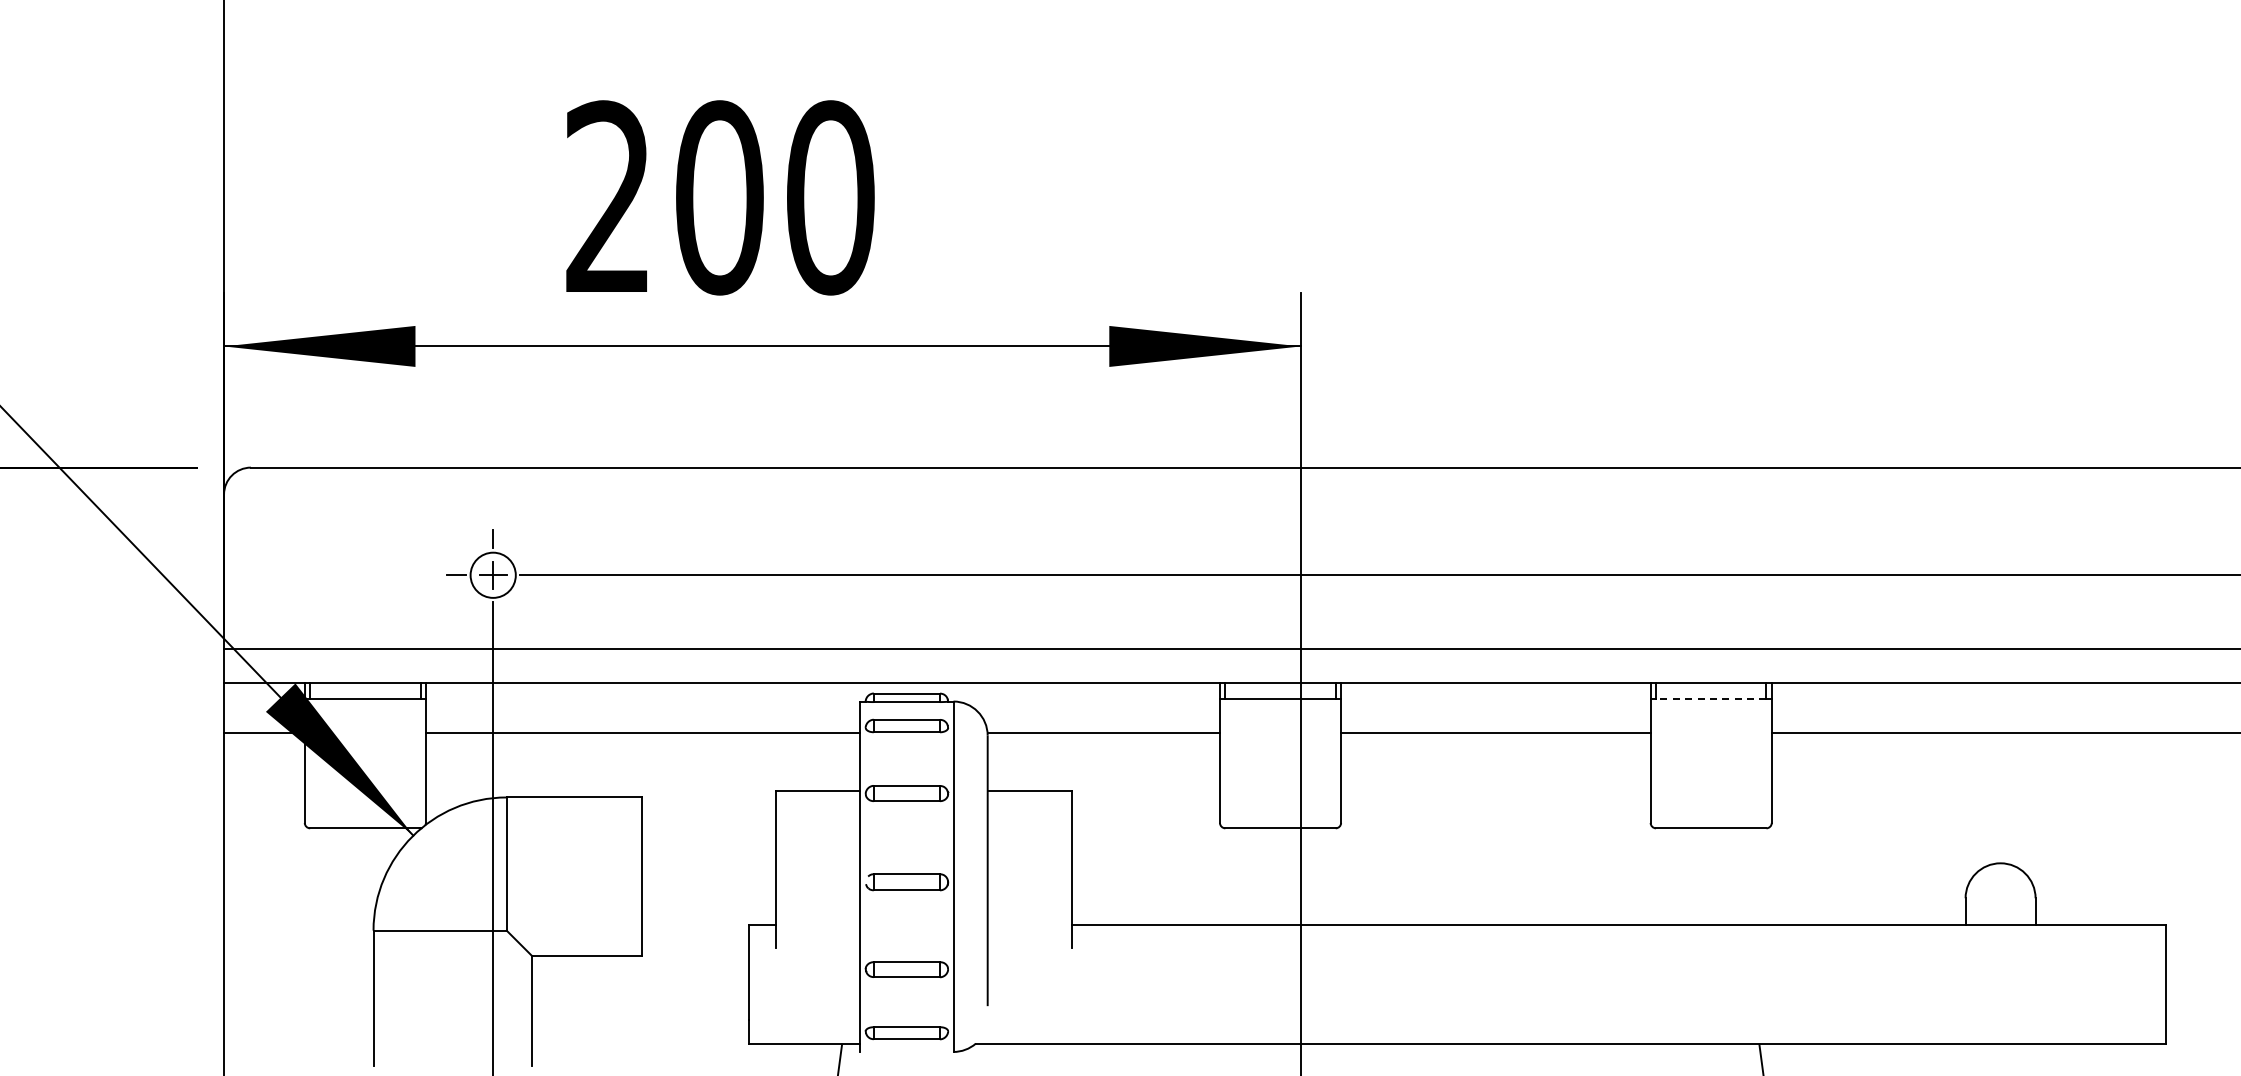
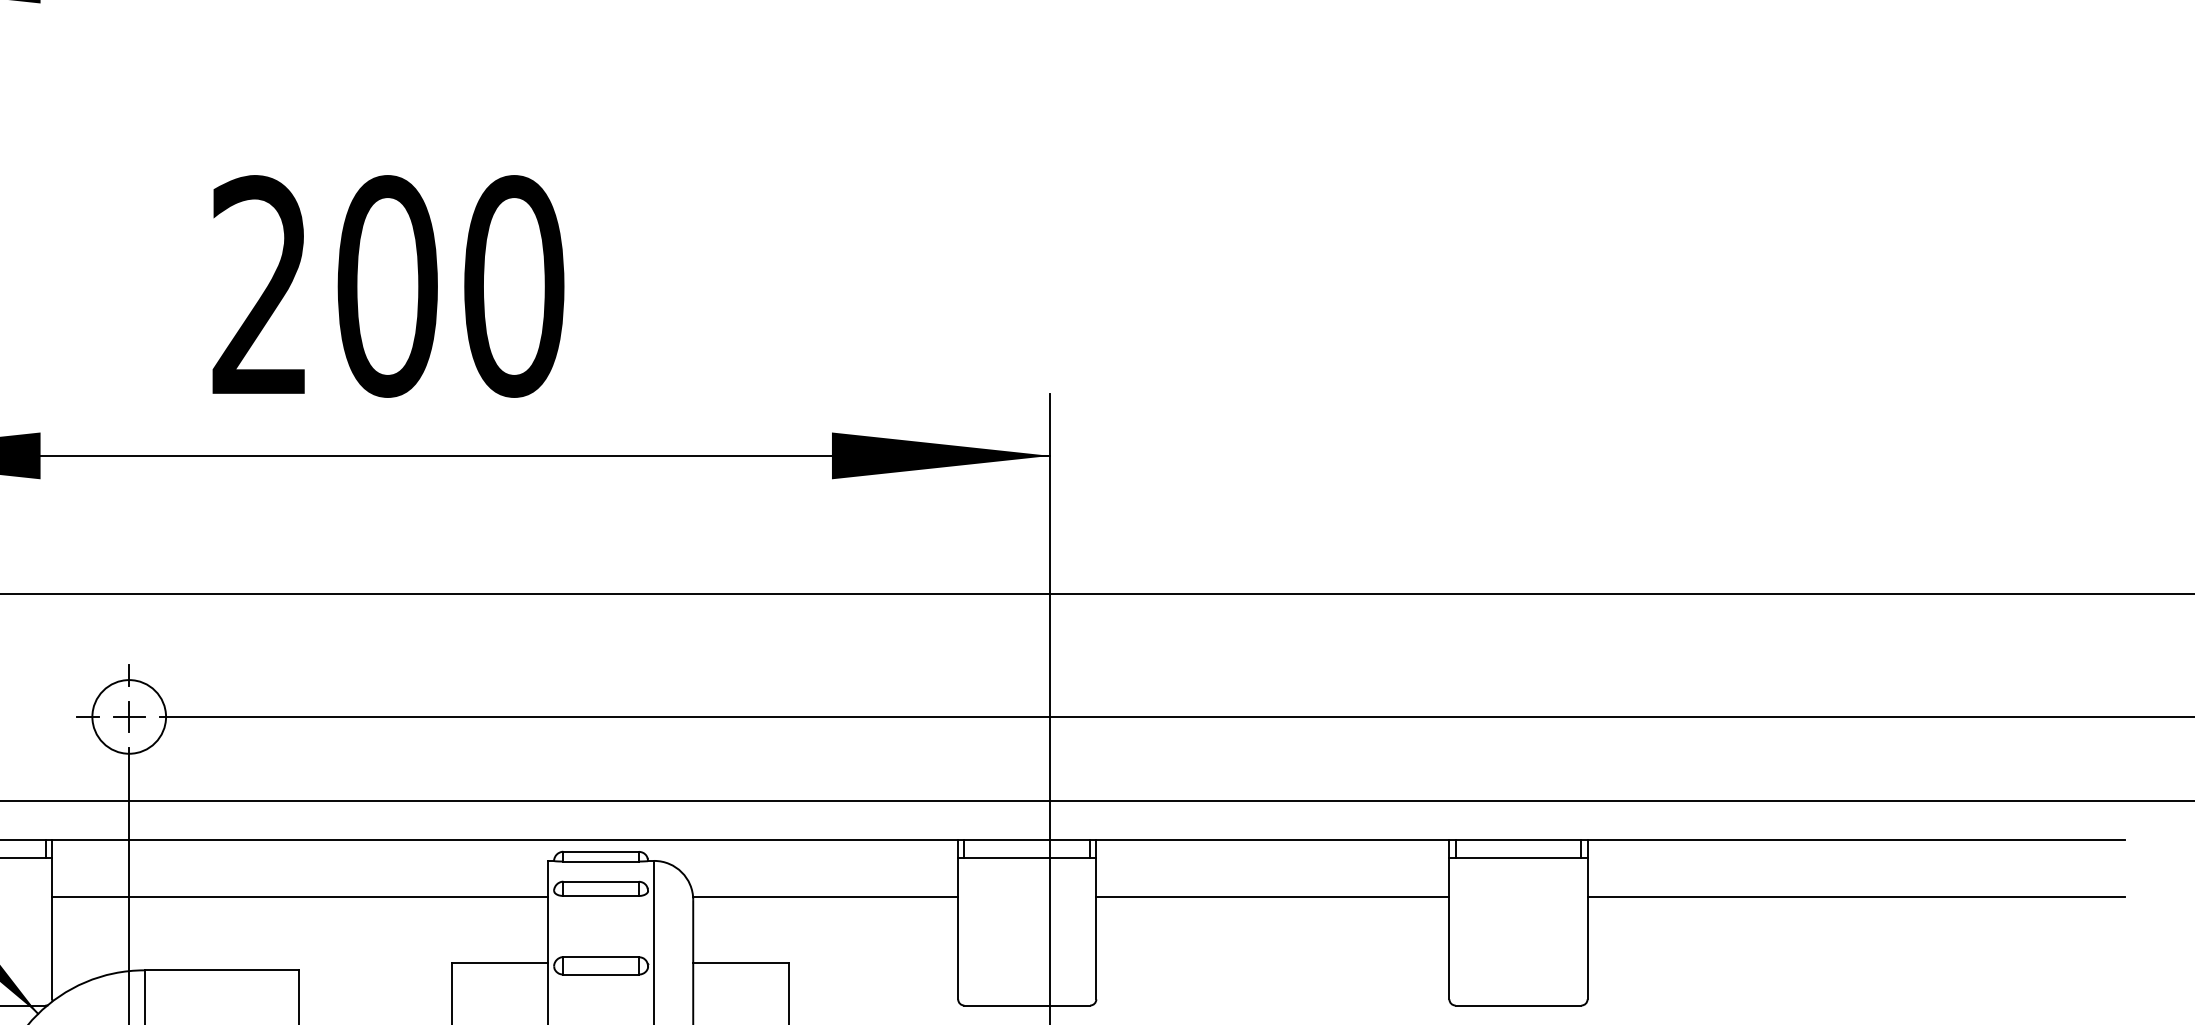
circle: (492, 575) -> (128, 717), size x1.43
line: (1710, 699) -> (1517, 858), dashed -> solid

